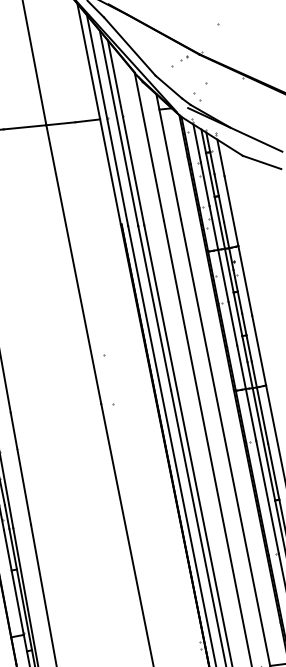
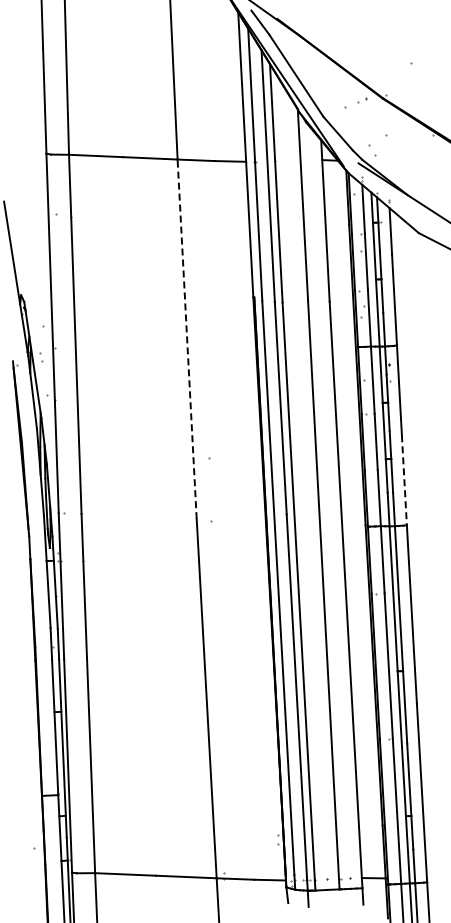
line: (74, 263) -> (187, 338), solid -> dashed
line: (259, 350) -> (404, 480), solid -> dashed

